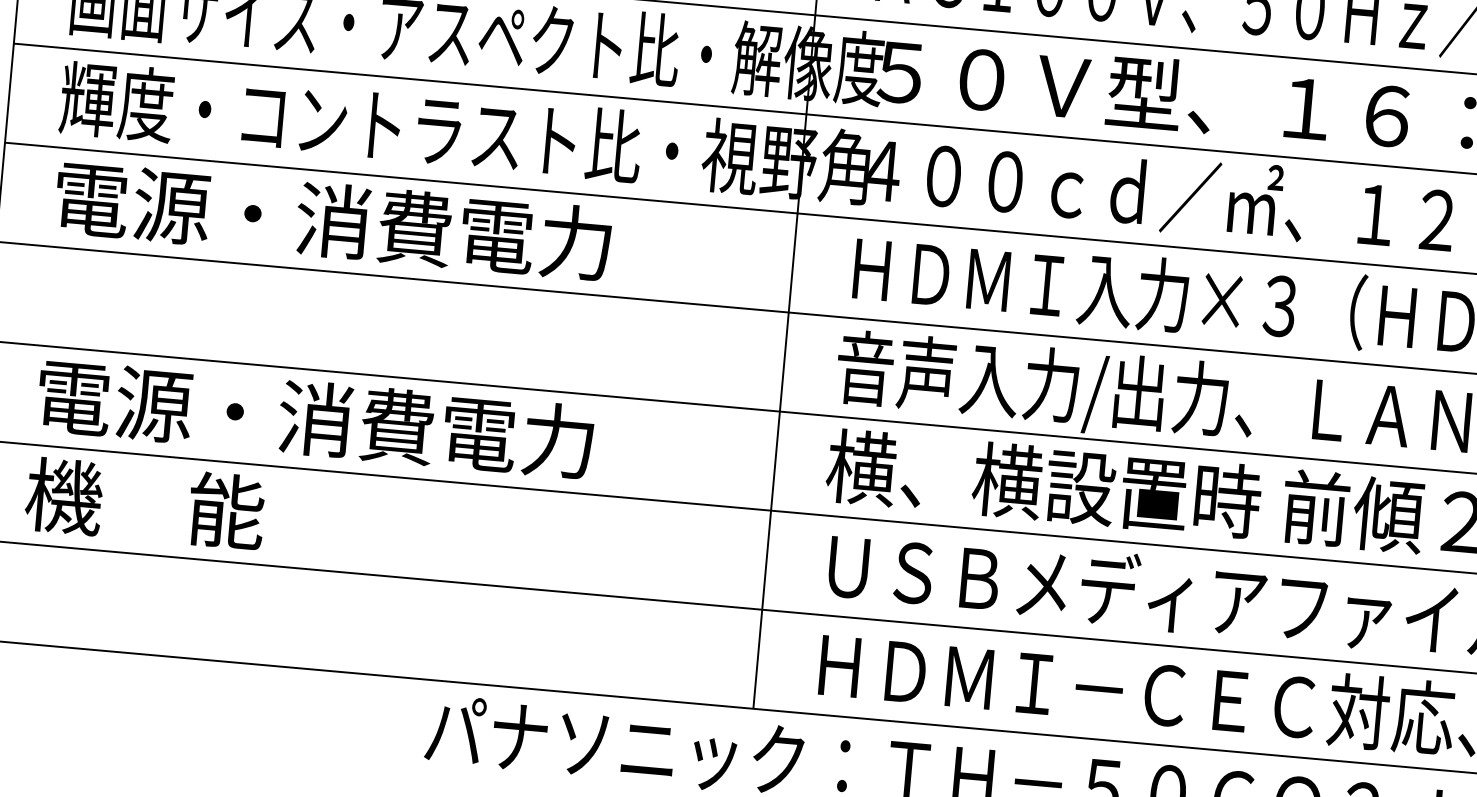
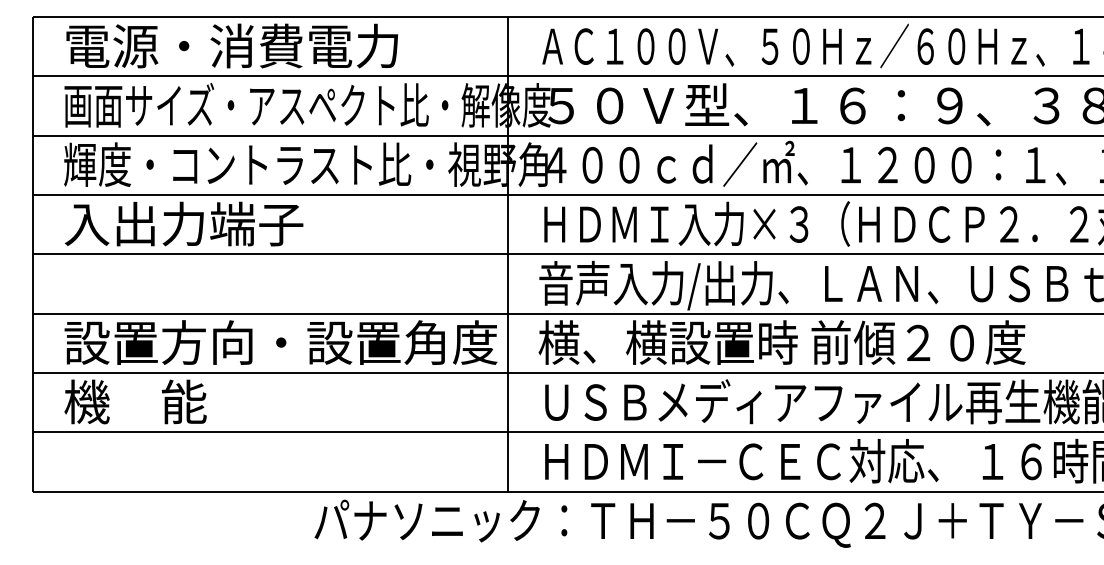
text: (330, 219) -> (230, 223), 電源・消費電力 -> 入出力端子
text: (396, 425) -> (280, 342), 電源・消費電力 -> 設置方向・設置角度

